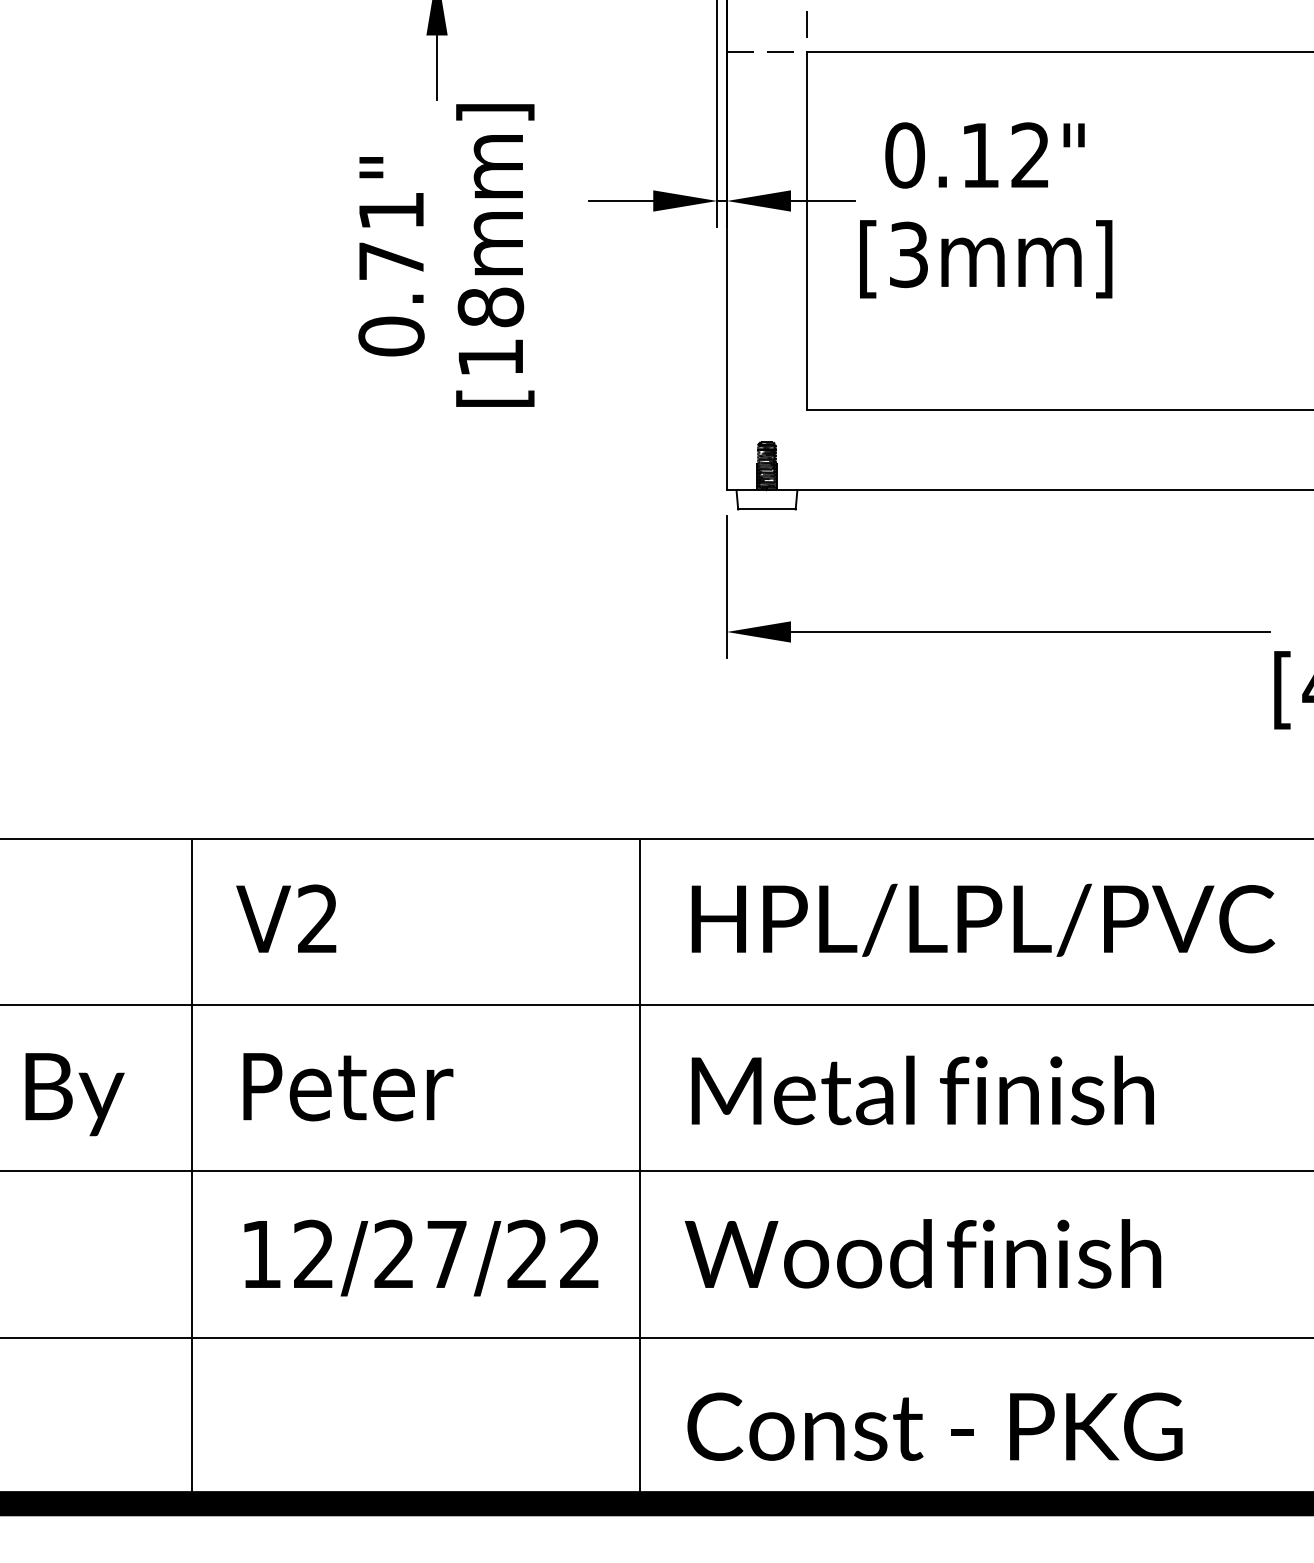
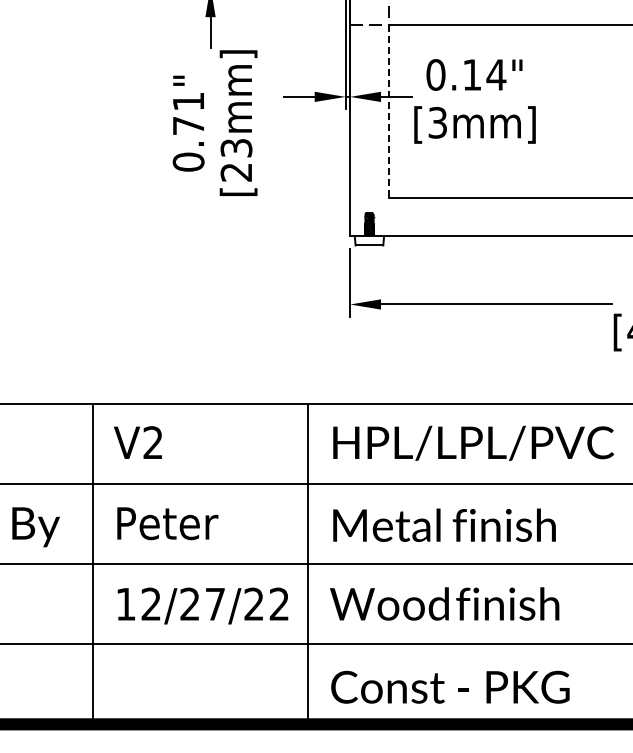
text: (1030, 154) -> (496, 74), 0.12" -> 0.14"
line: (806, 231) -> (388, 111), solid -> dashed
text: (490, 330) -> (236, 159), [18mm] -> [23mm]

